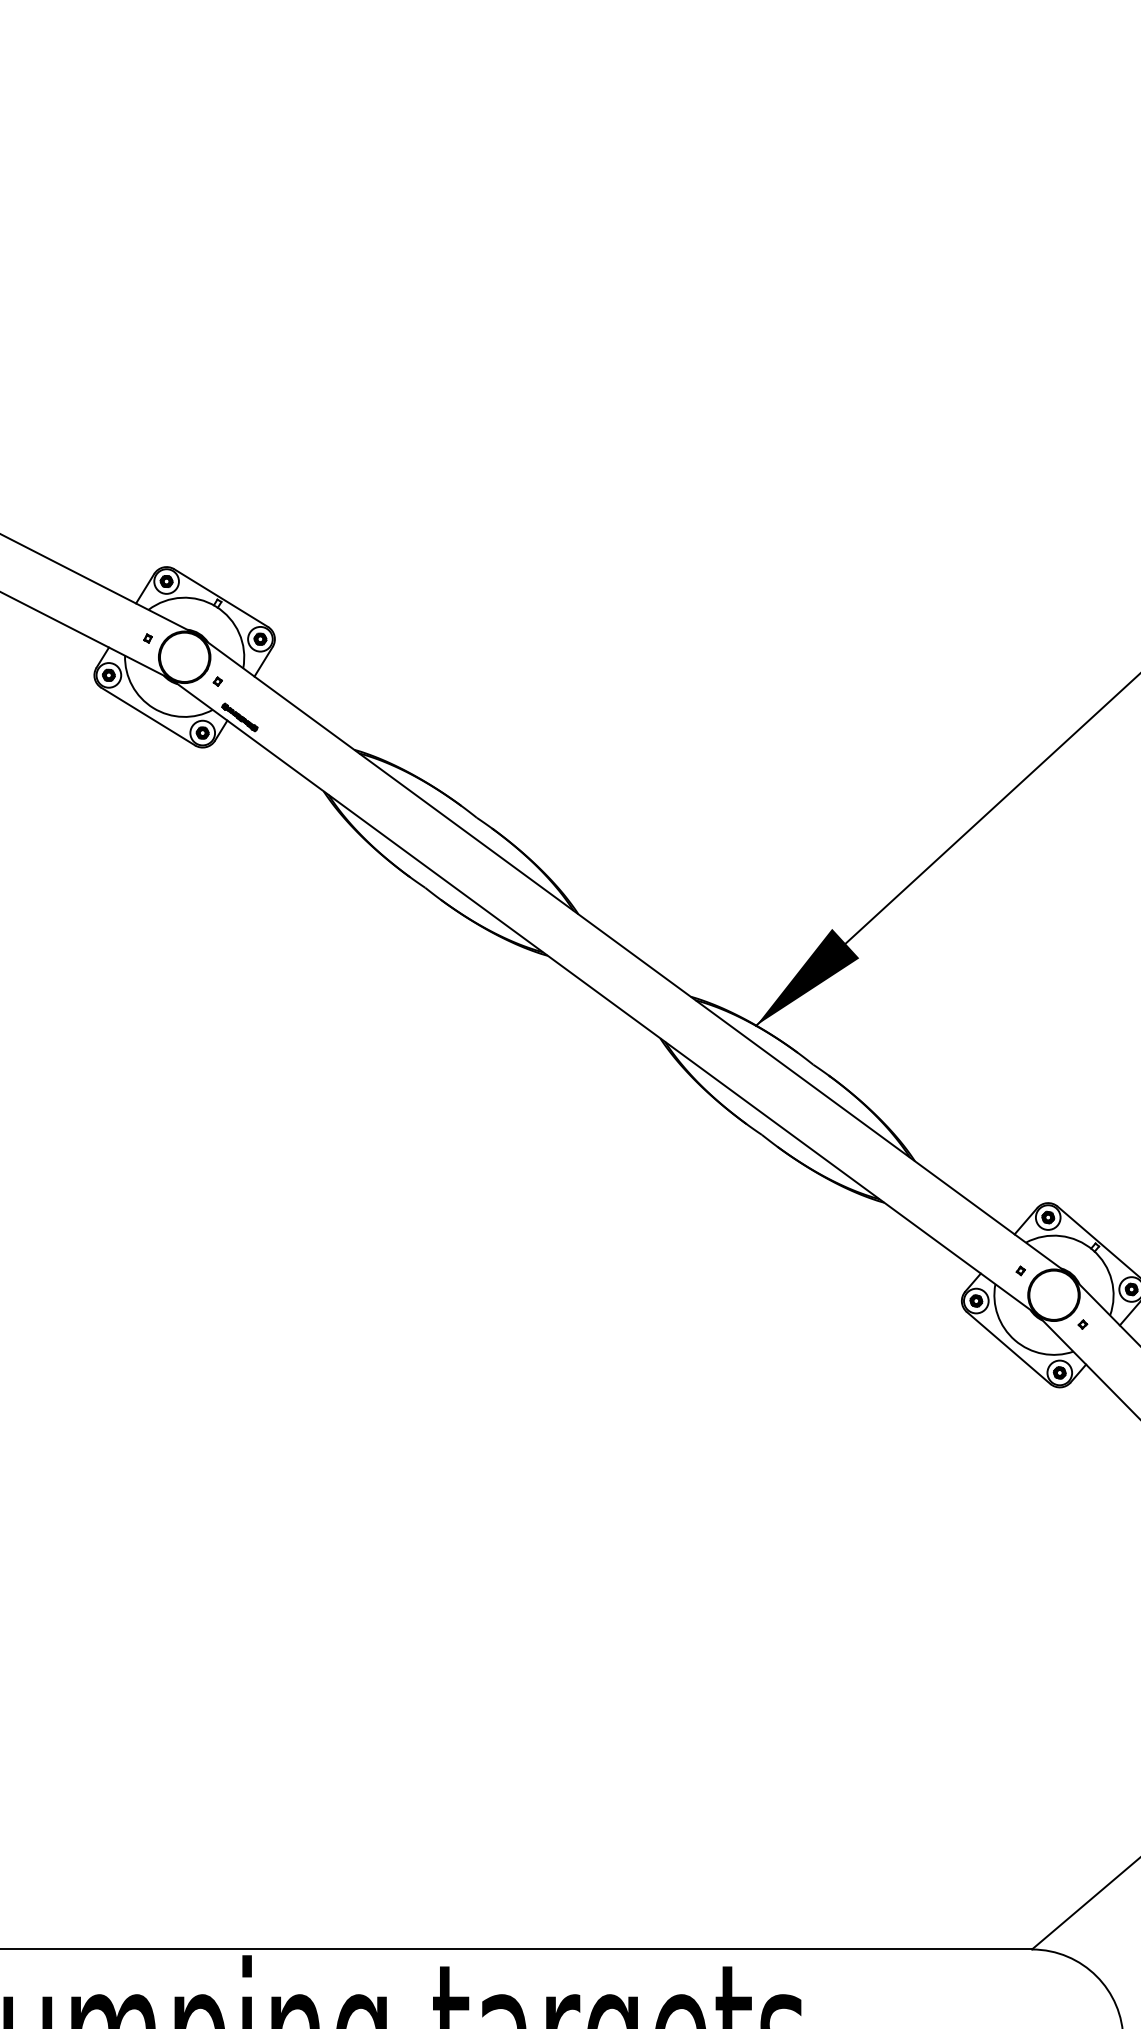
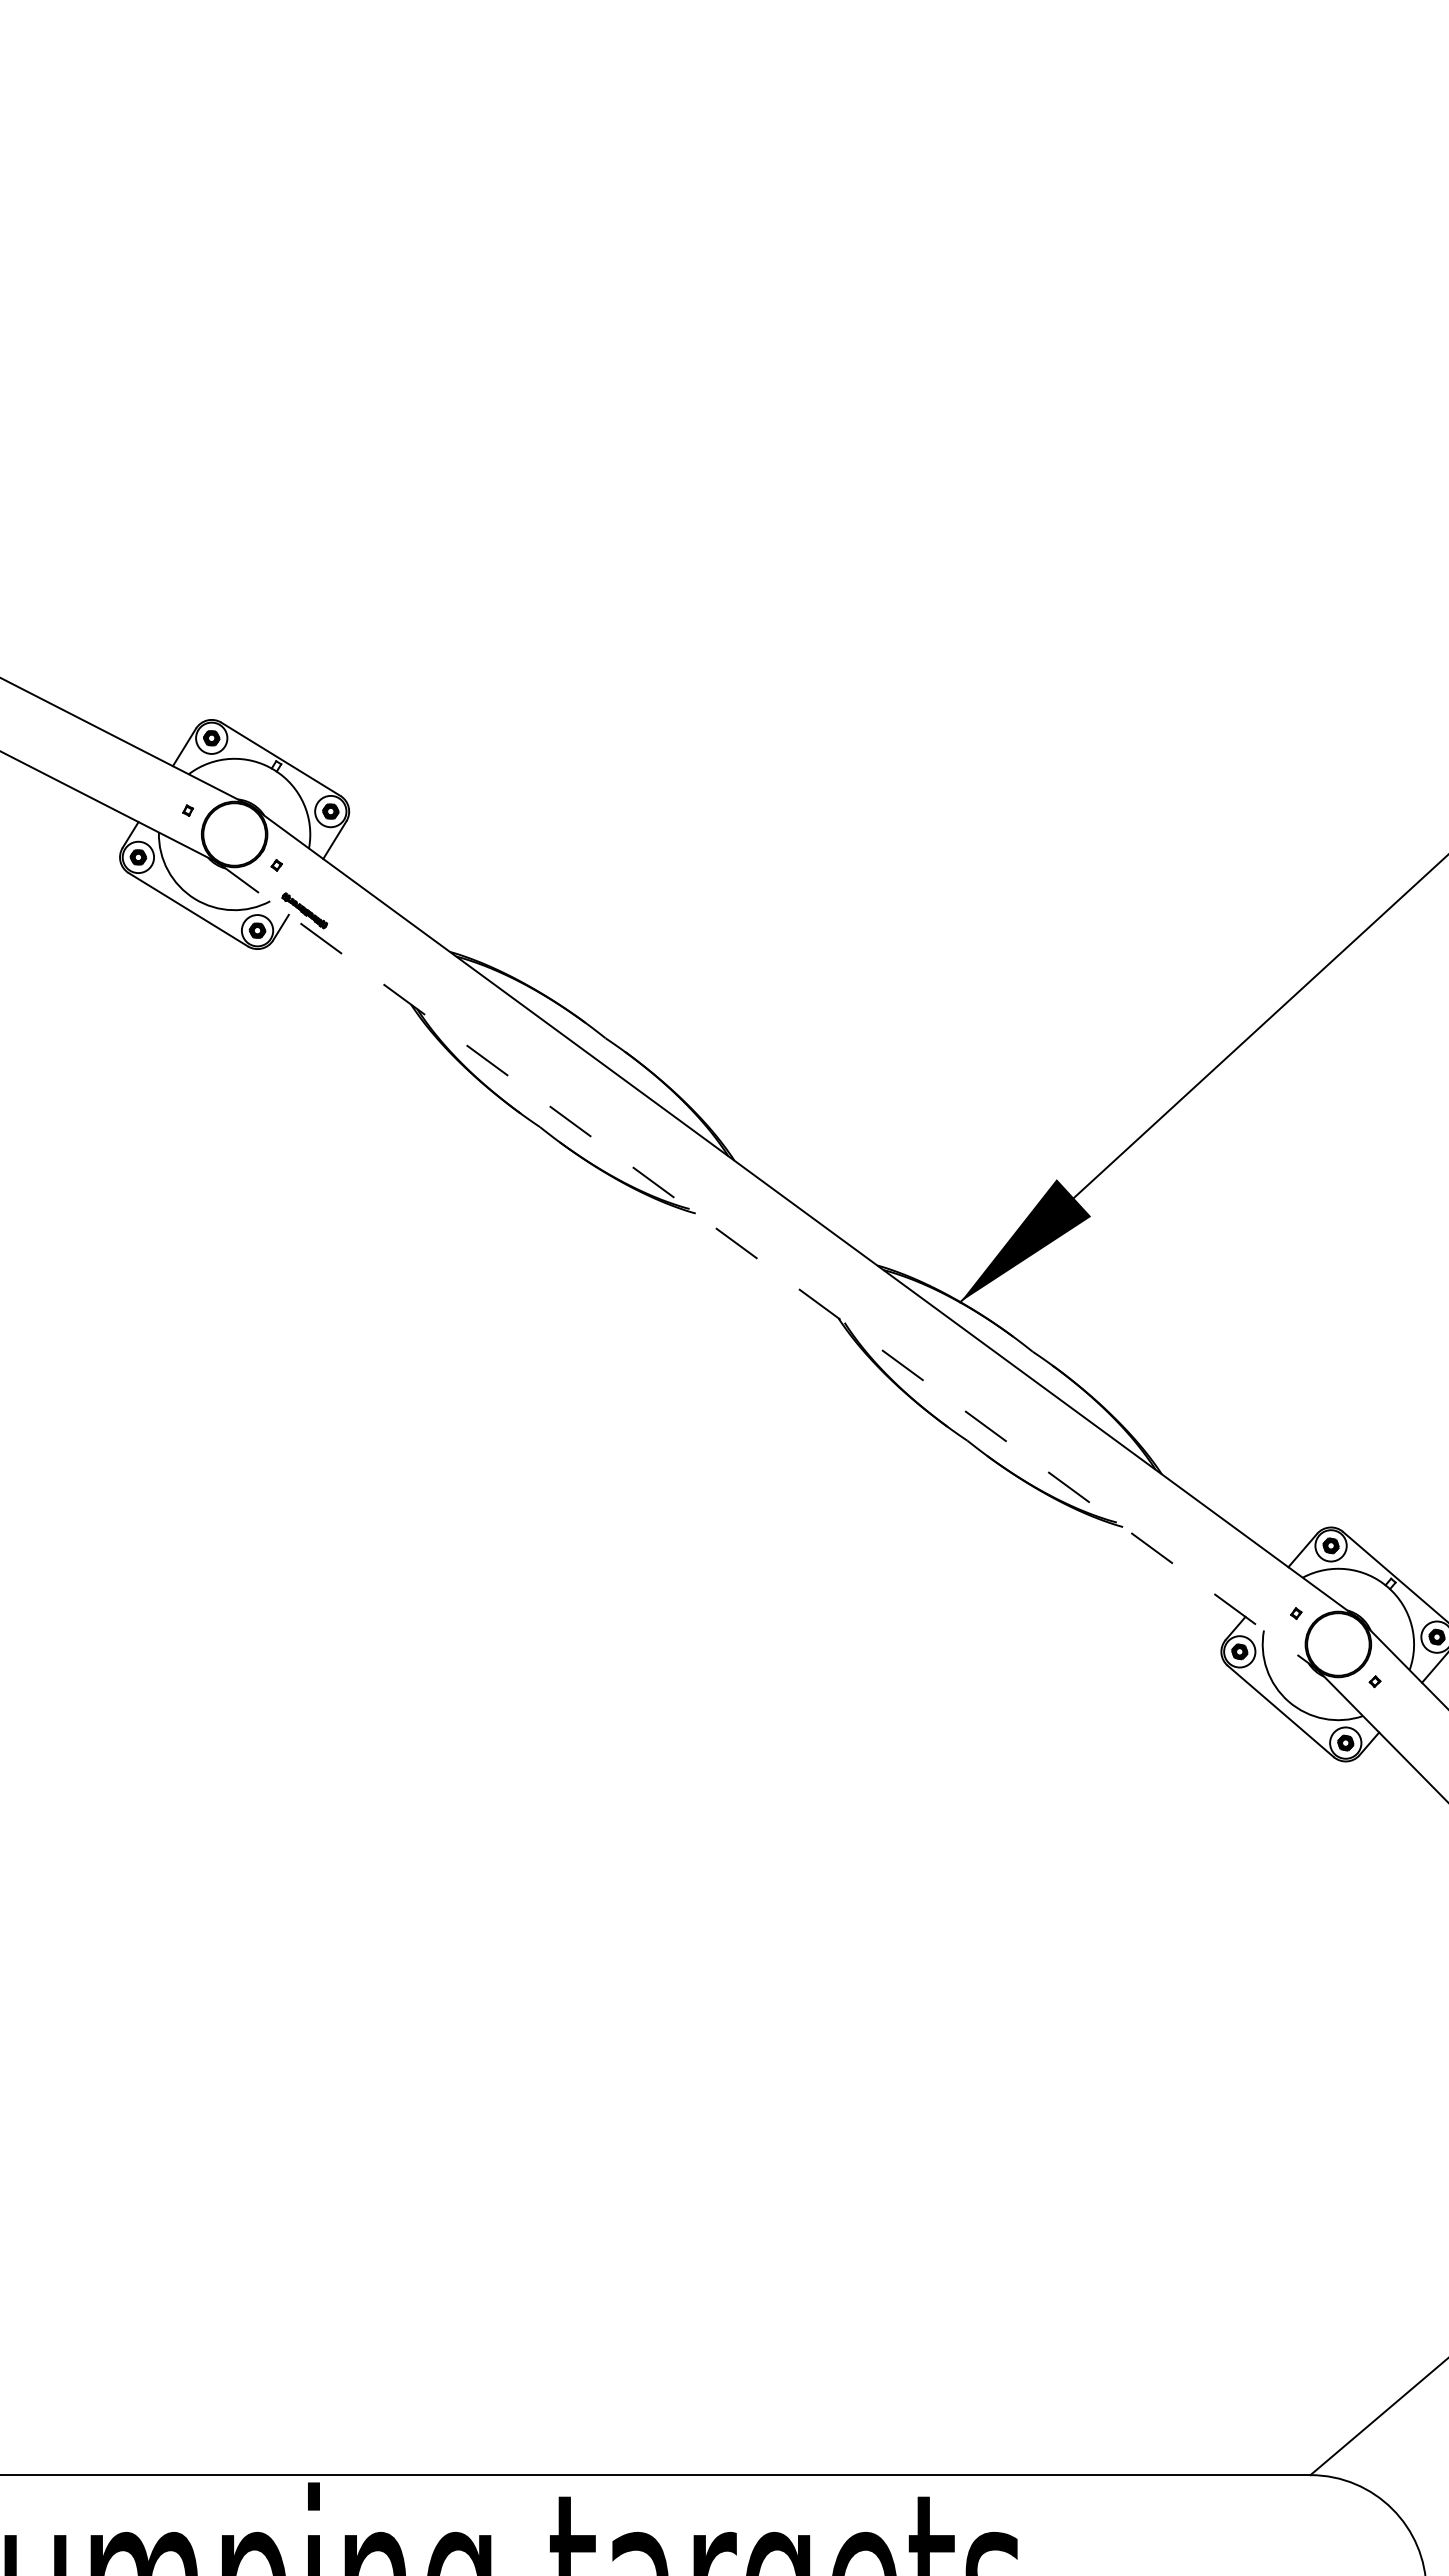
line: (604, 996) -> (767, 1265), solid -> dashed

